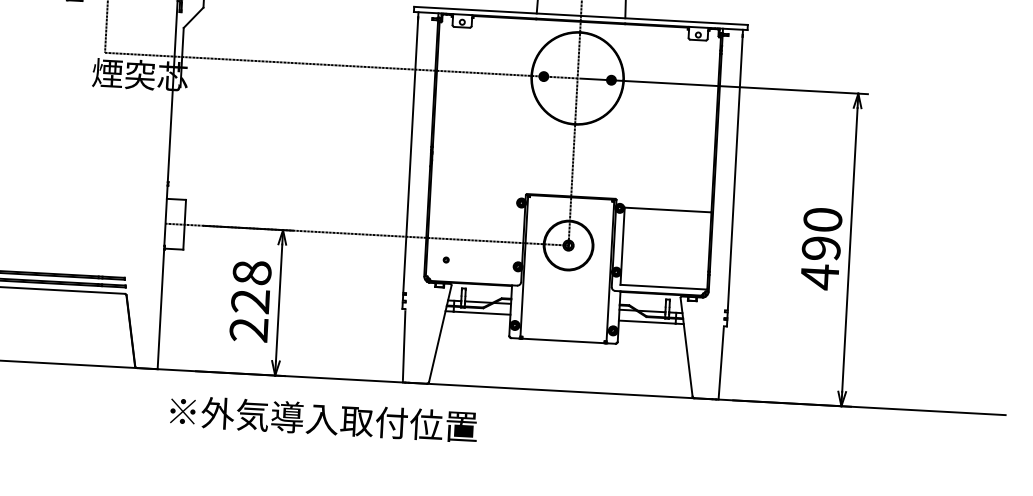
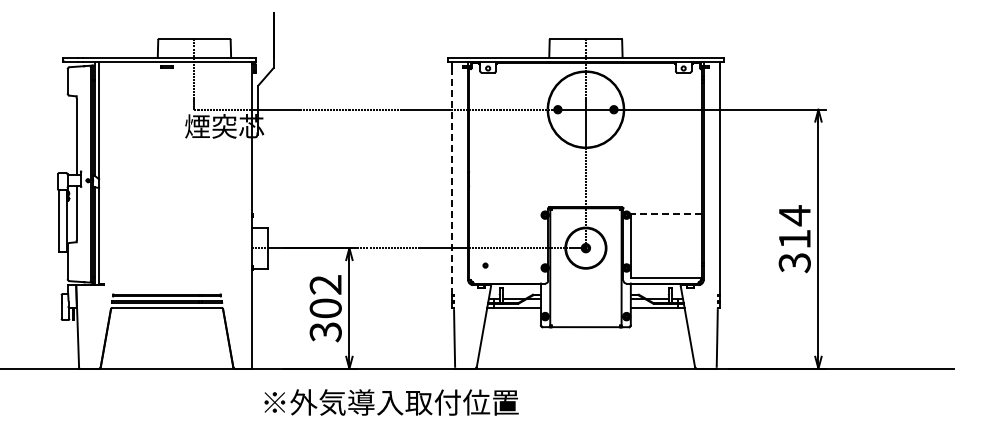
line: (410, 156) -> (451, 181), solid -> dashed
line: (668, 210) -> (666, 214), solid -> dashed
text: (820, 248) -> (794, 239), 490 -> 314
text: (250, 301) -> (325, 308), 228 -> 302

